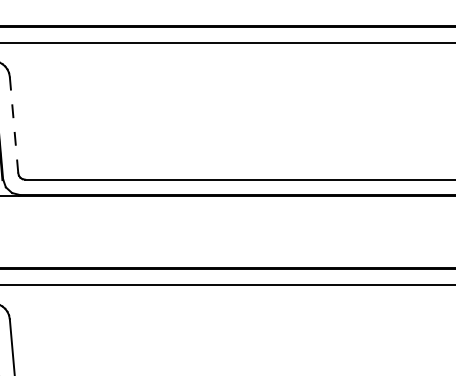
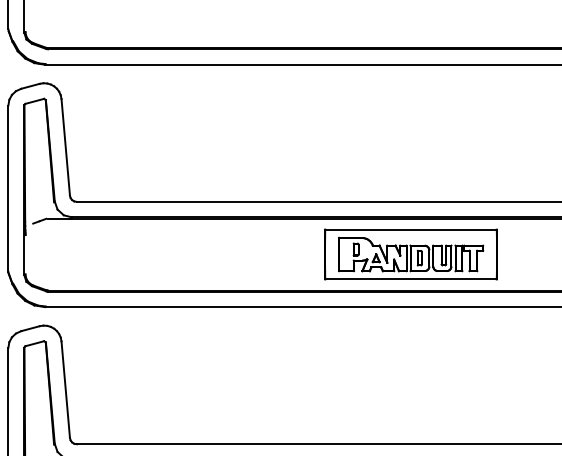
line: (13, 124) -> (65, 146), dashed -> solid
part: (358, 232) -> (410, 254), added

